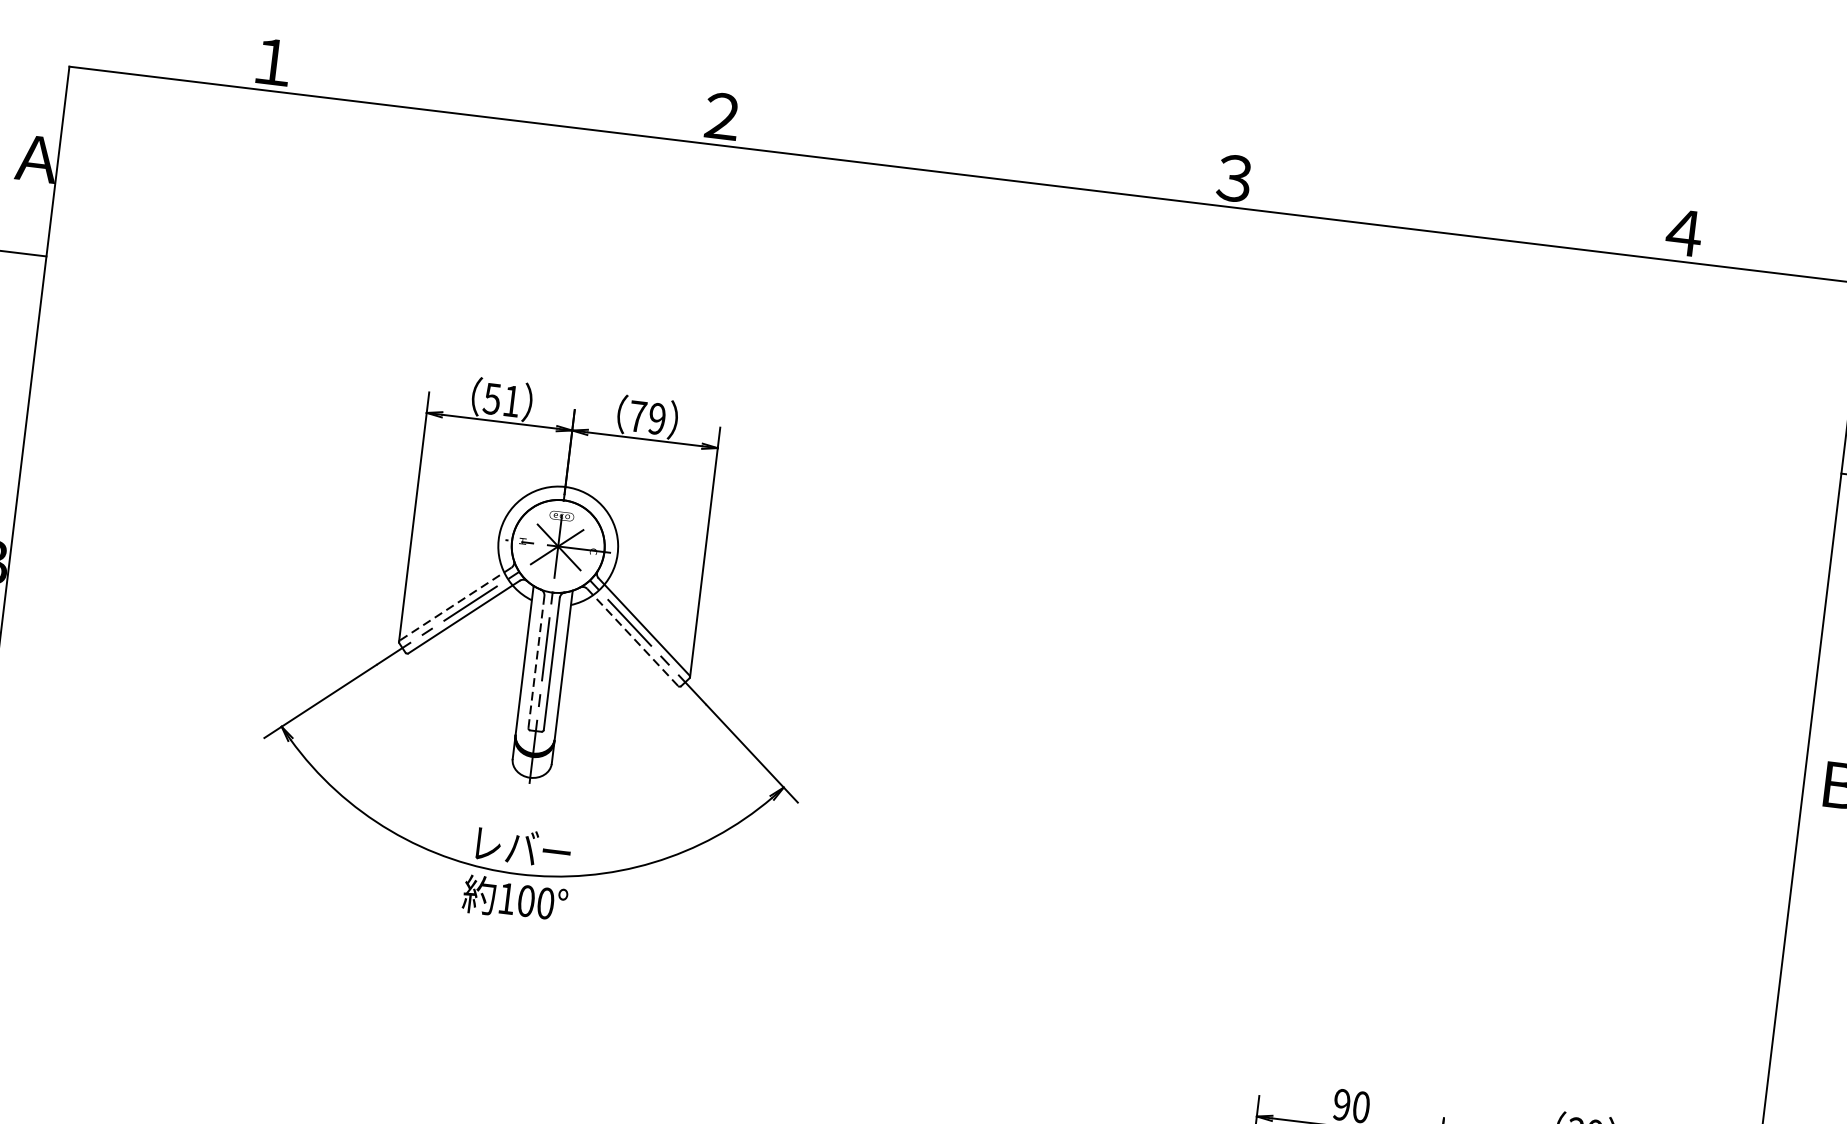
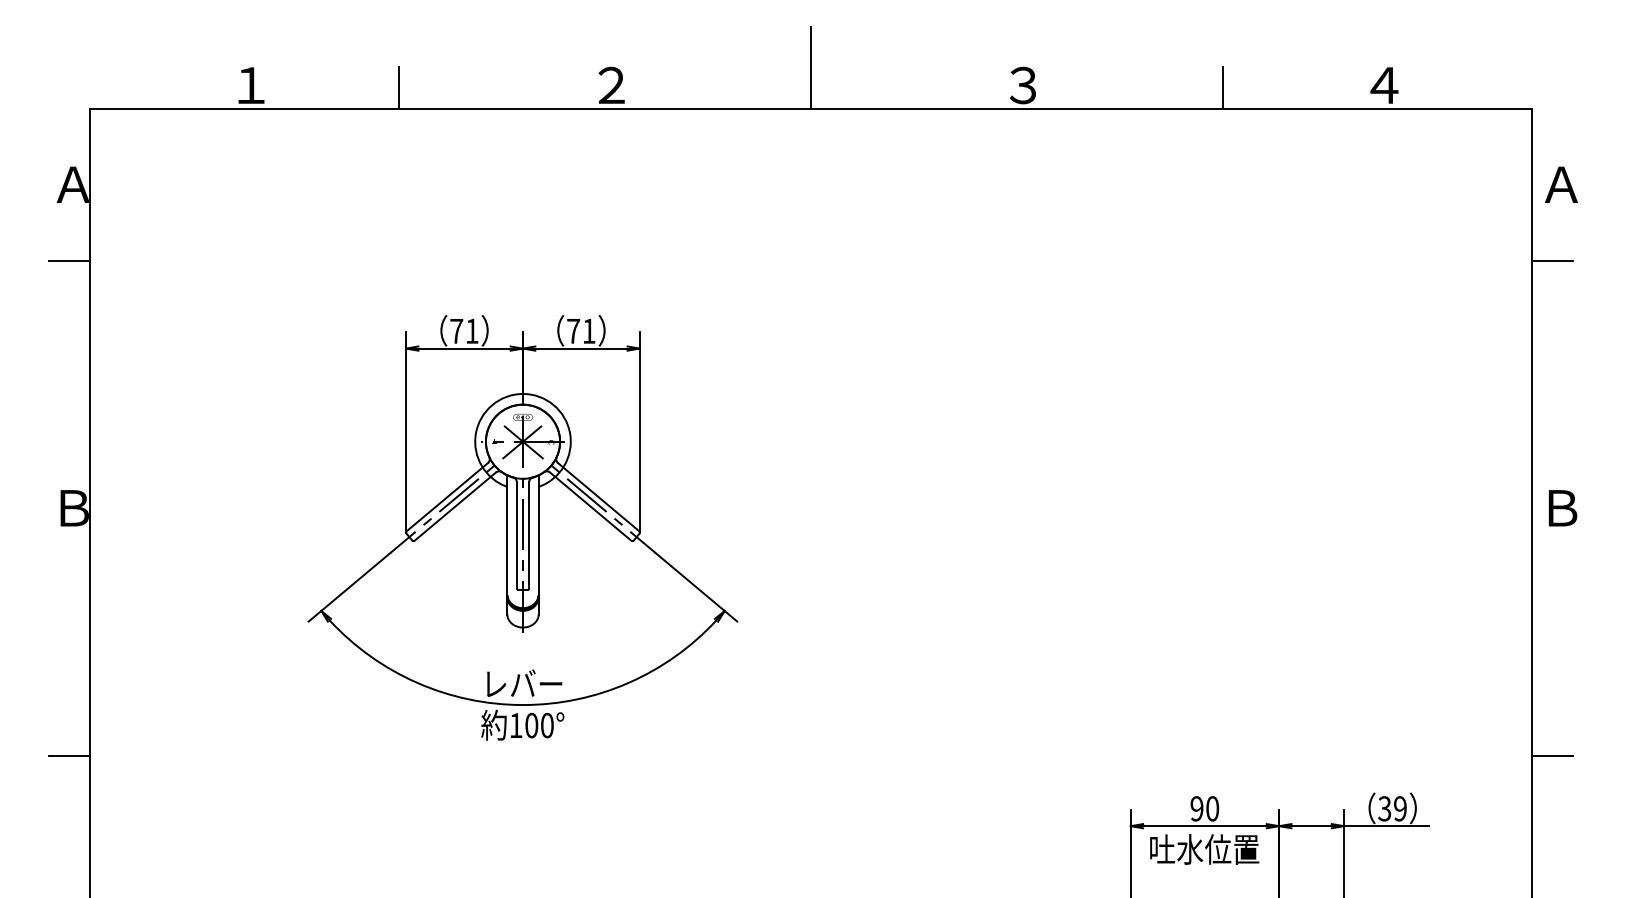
line: (457, 86) -> (399, 87), added
line: (973, 124) -> (811, 67), added
line: (1483, 211) -> (1223, 87), added
text: (492, 399) -> (456, 331), 51 -> 71
text: (656, 417) -> (588, 330), 79 -> 71
line: (454, 604) -> (446, 497), dashed -> solid
line: (633, 637) -> (591, 506), dashed -> solid
line: (536, 662) -> (516, 535), dashed -> solid
line: (1792, 1092) -> (1552, 755), added

